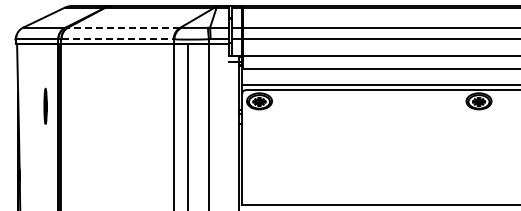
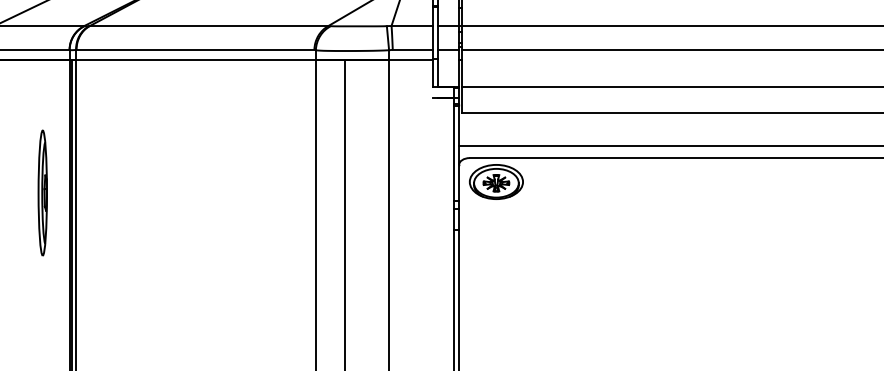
line: (123, 27) -> (207, 25), dashed -> solid
line: (118, 39) -> (197, 50), dashed -> solid
part: (45, 106) -> (42, 192), size x1.67

